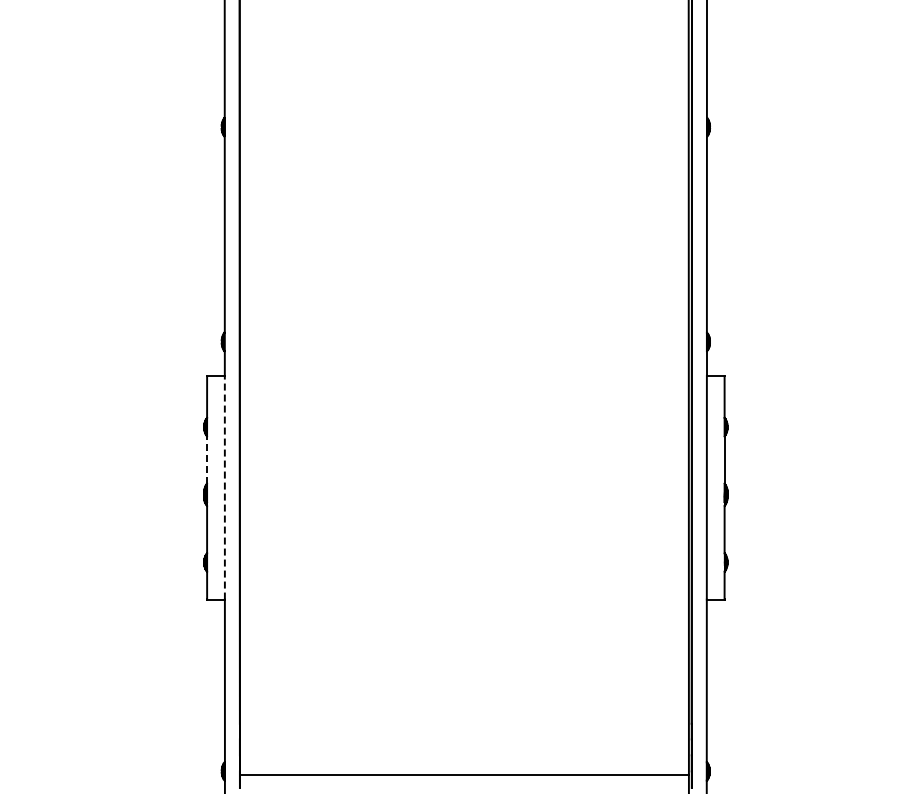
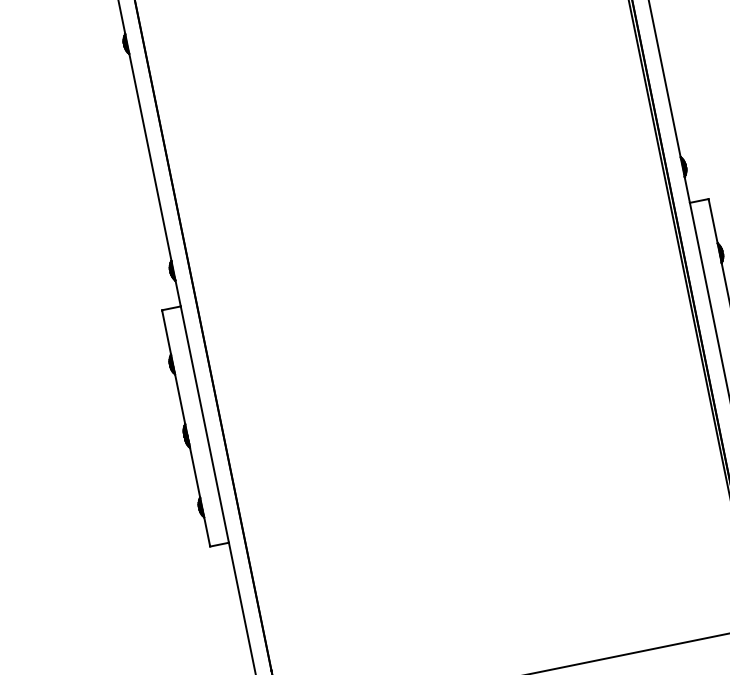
line: (207, 460) -> (180, 399), dashed -> solid
line: (224, 487) -> (204, 424), dashed -> solid

